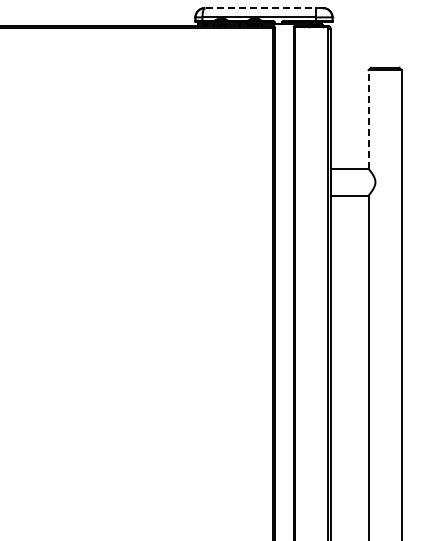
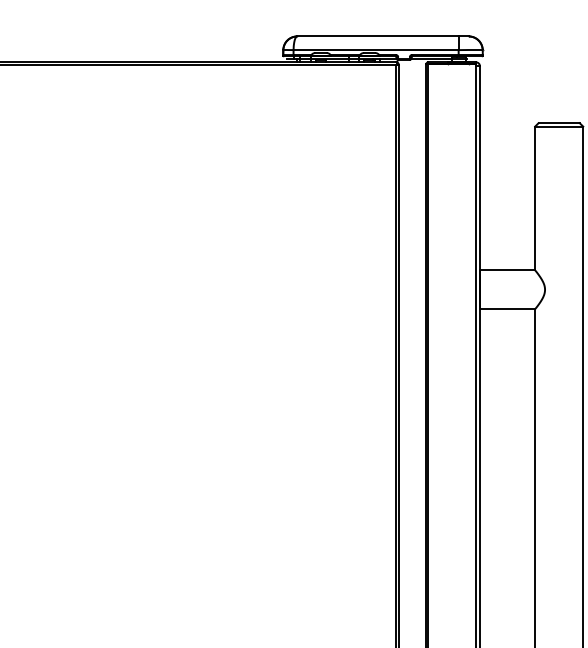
line: (263, 8) -> (382, 37), dashed -> solid
line: (368, 118) -> (534, 197), dashed -> solid

